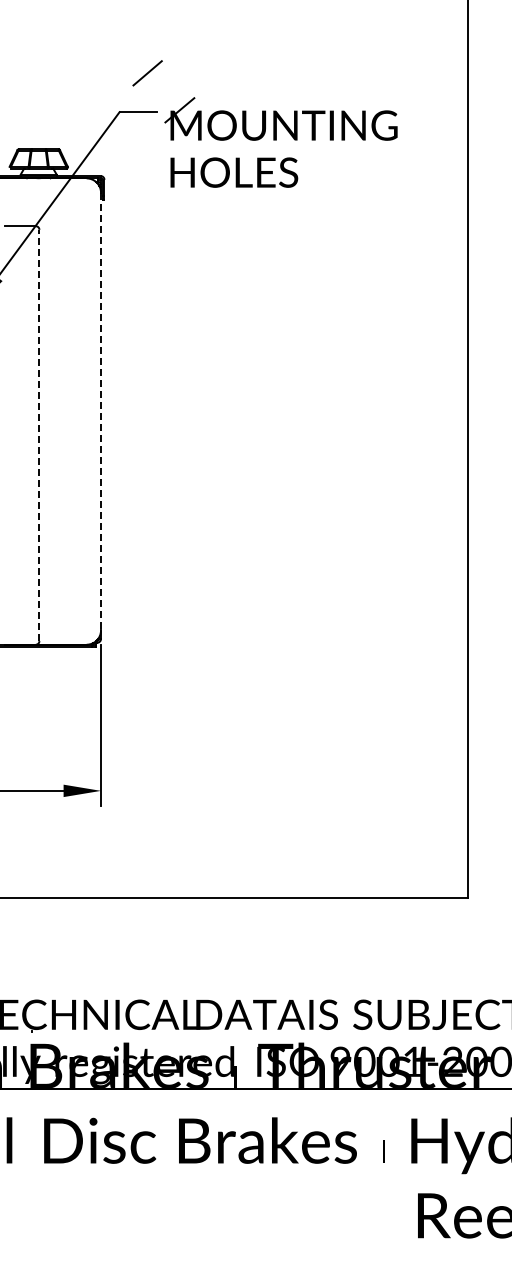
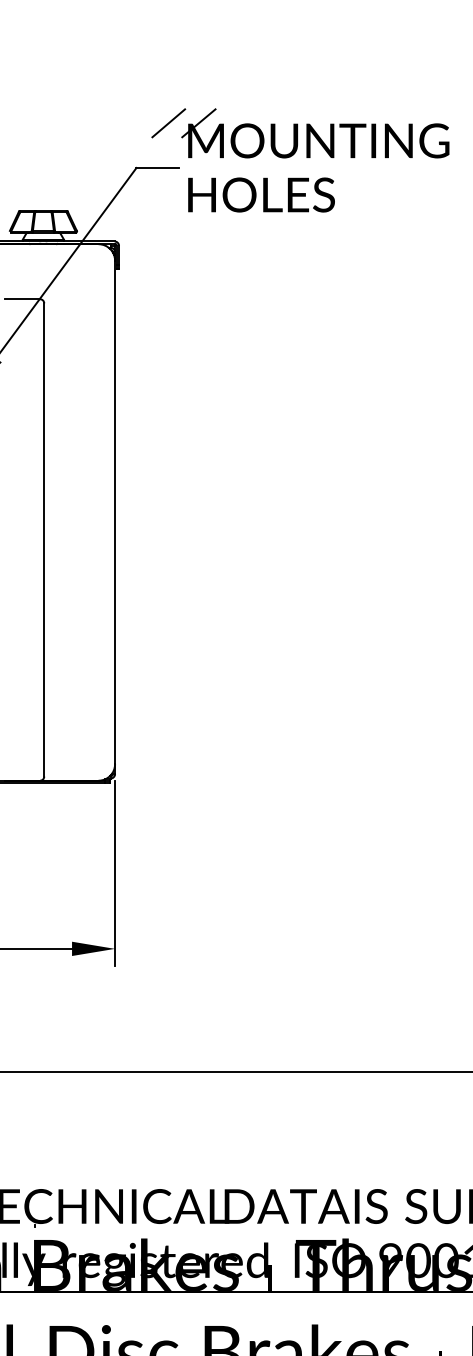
part: (280, 142) -> (314, 160), moved
line: (101, 411) -> (115, 512), dashed -> solid
line: (39, 435) -> (44, 540), dashed -> solid

